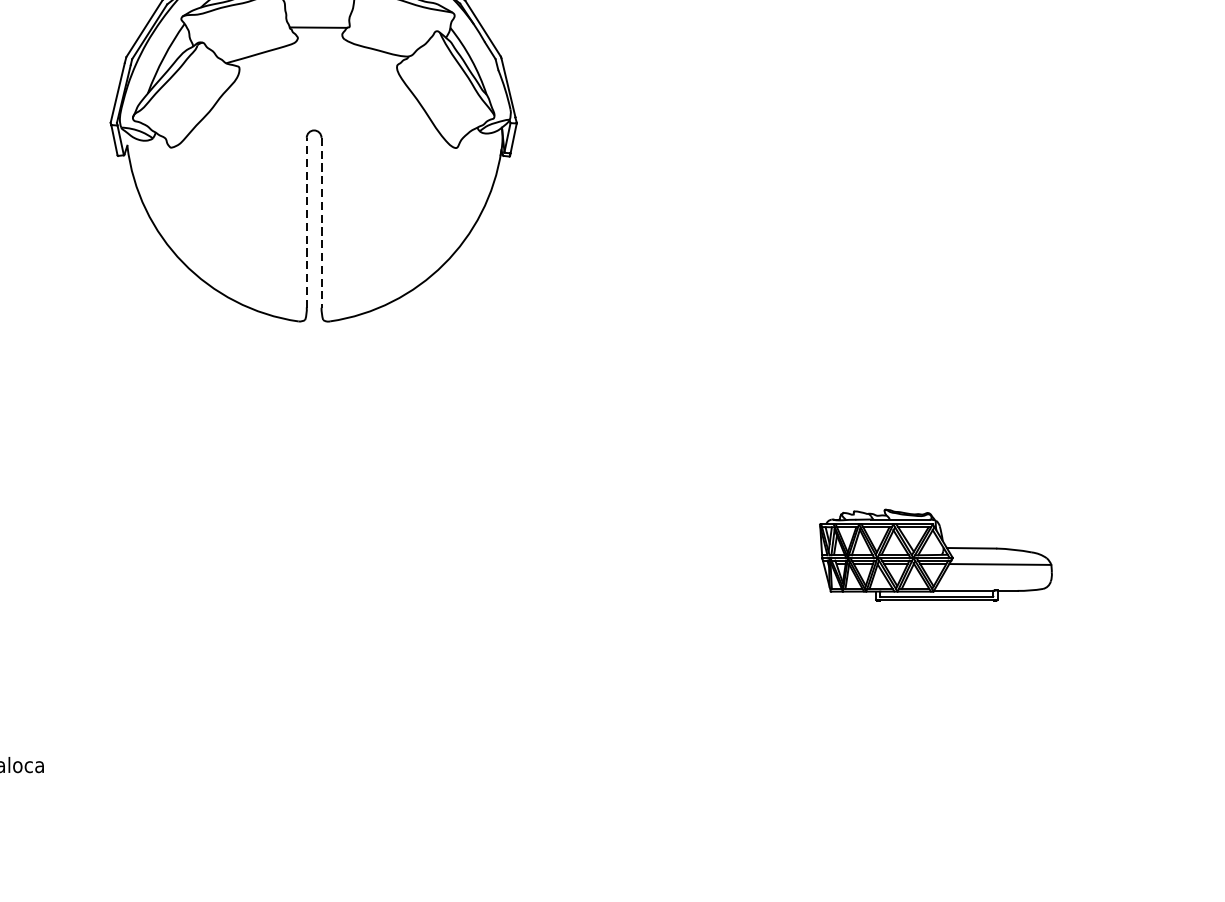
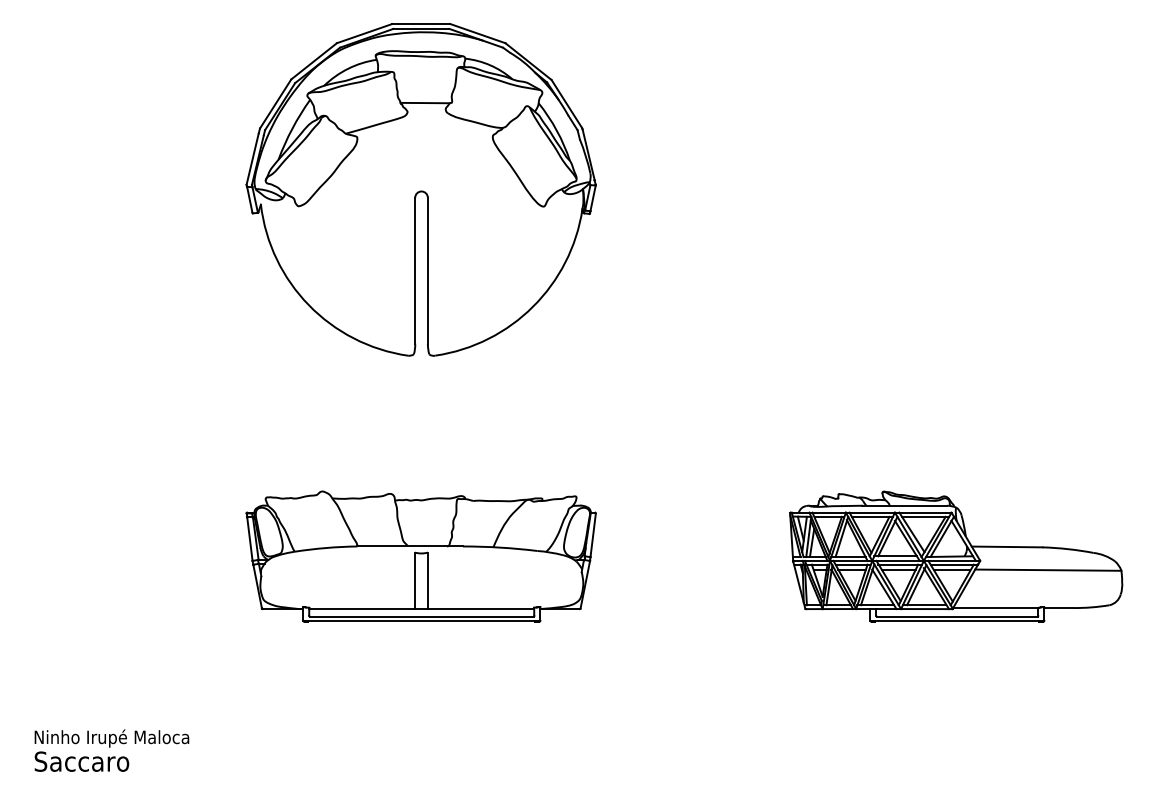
line: (307, 222) -> (415, 270), dashed -> solid
line: (321, 223) -> (427, 271), dashed -> solid
part: (312, 554) -> (420, 556), added
part: (936, 554) -> (956, 556), size x1.67

